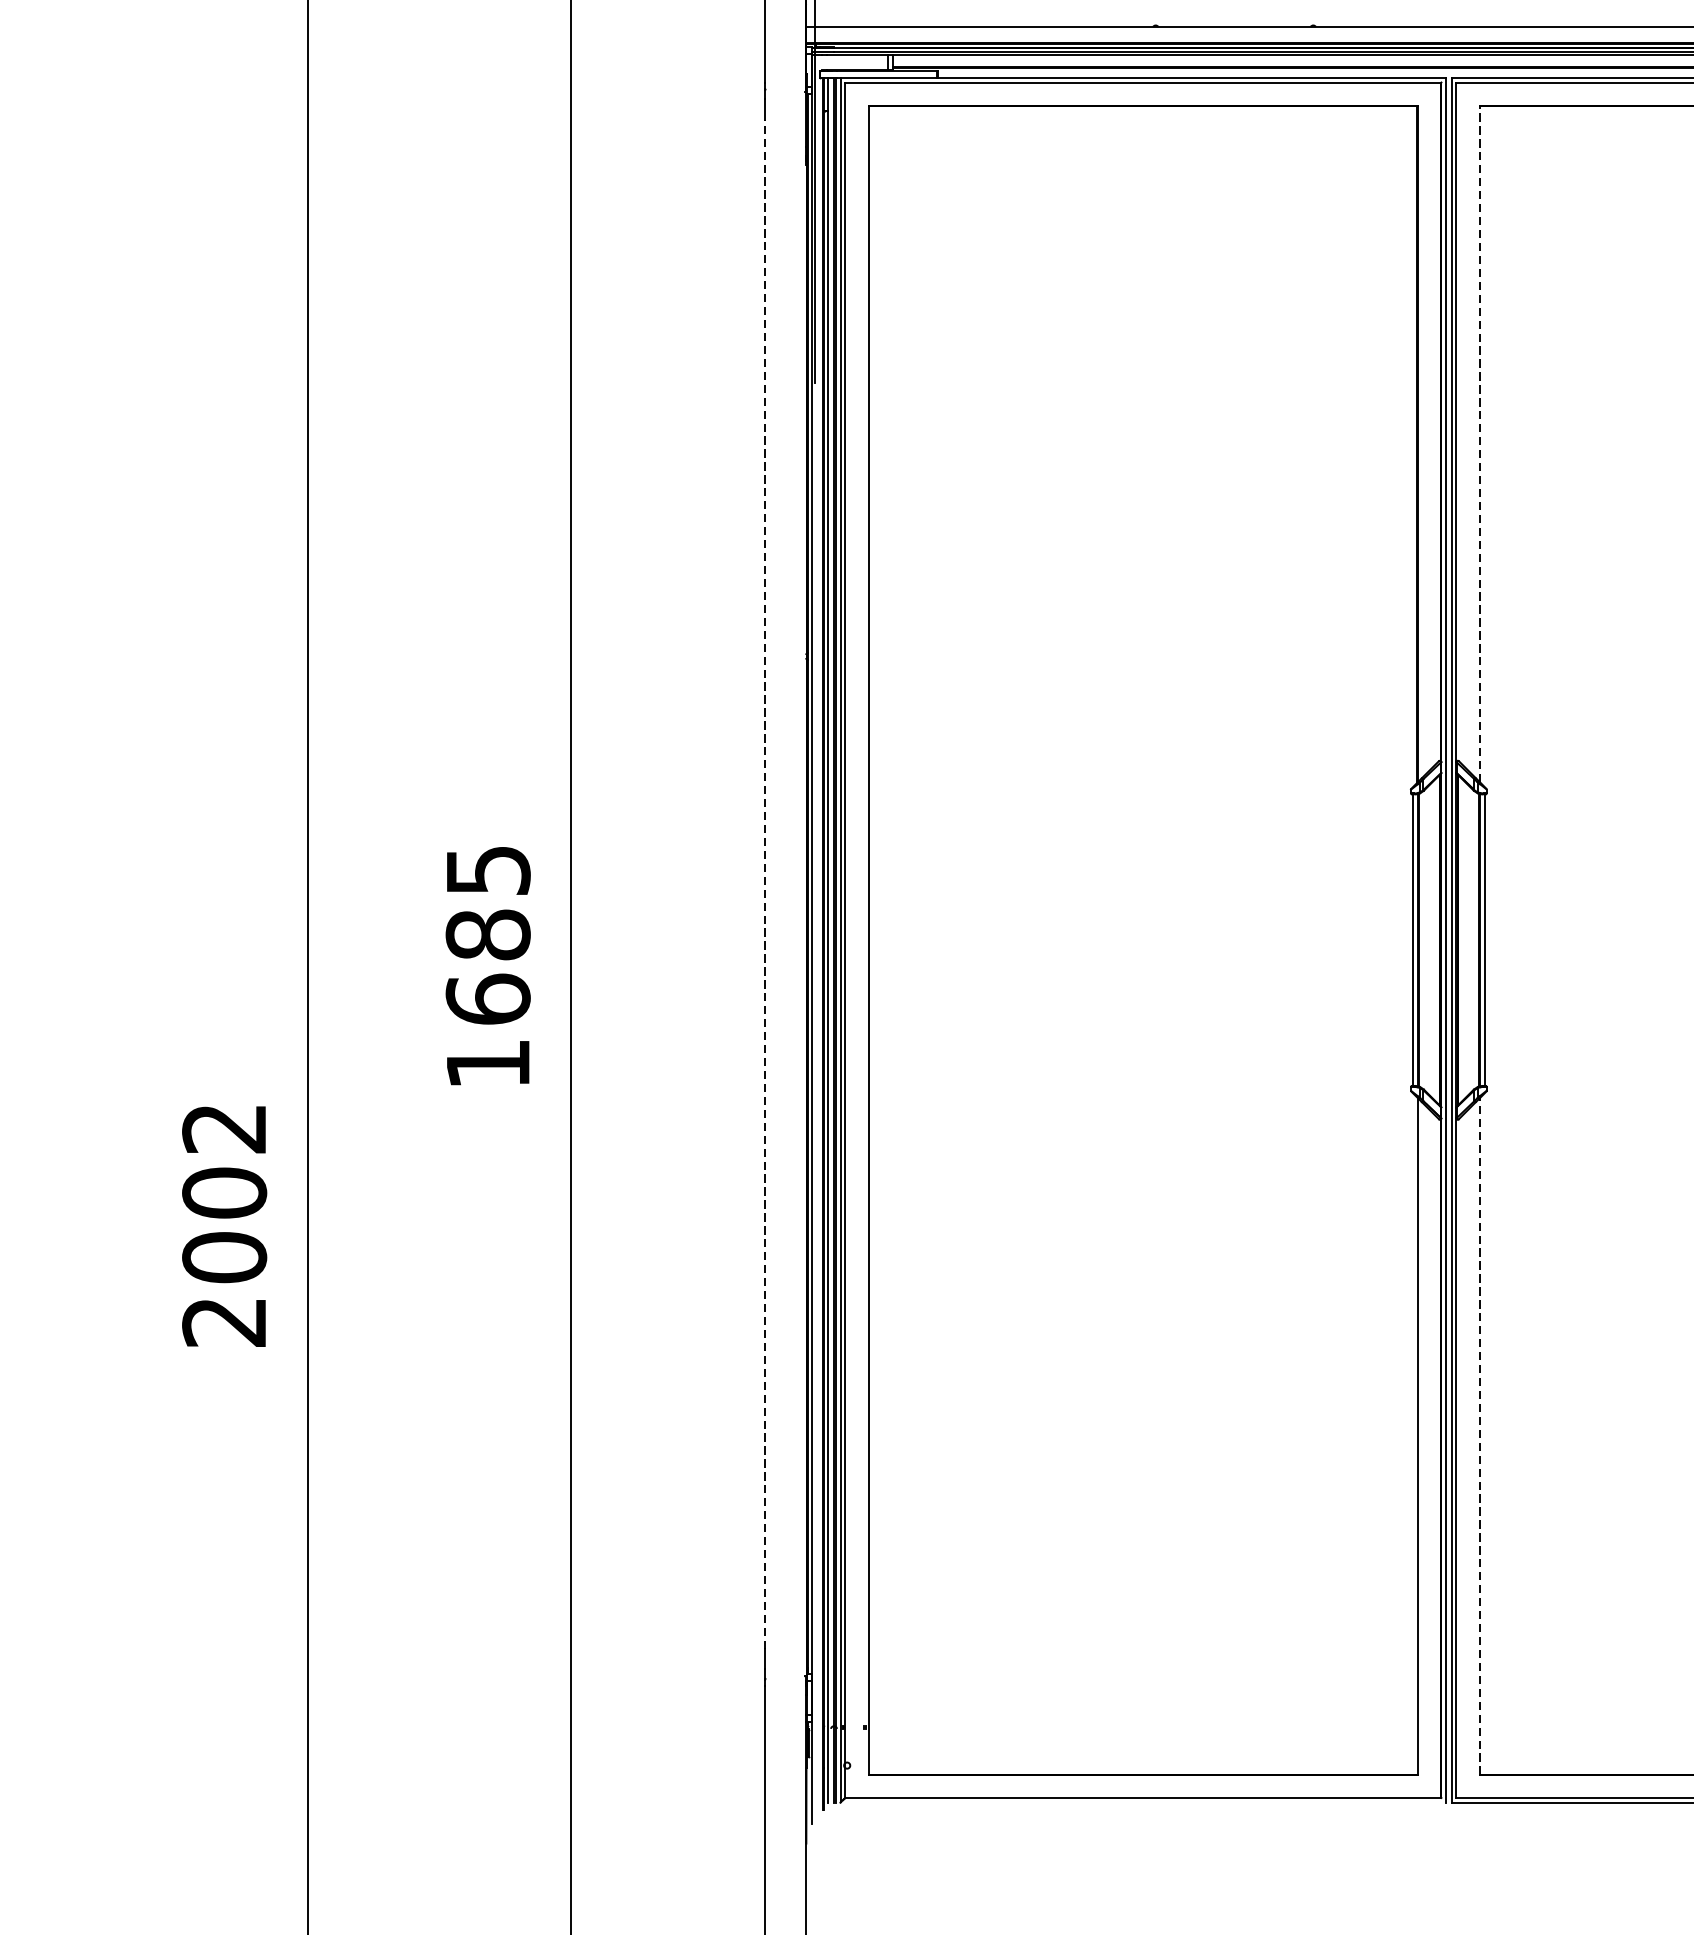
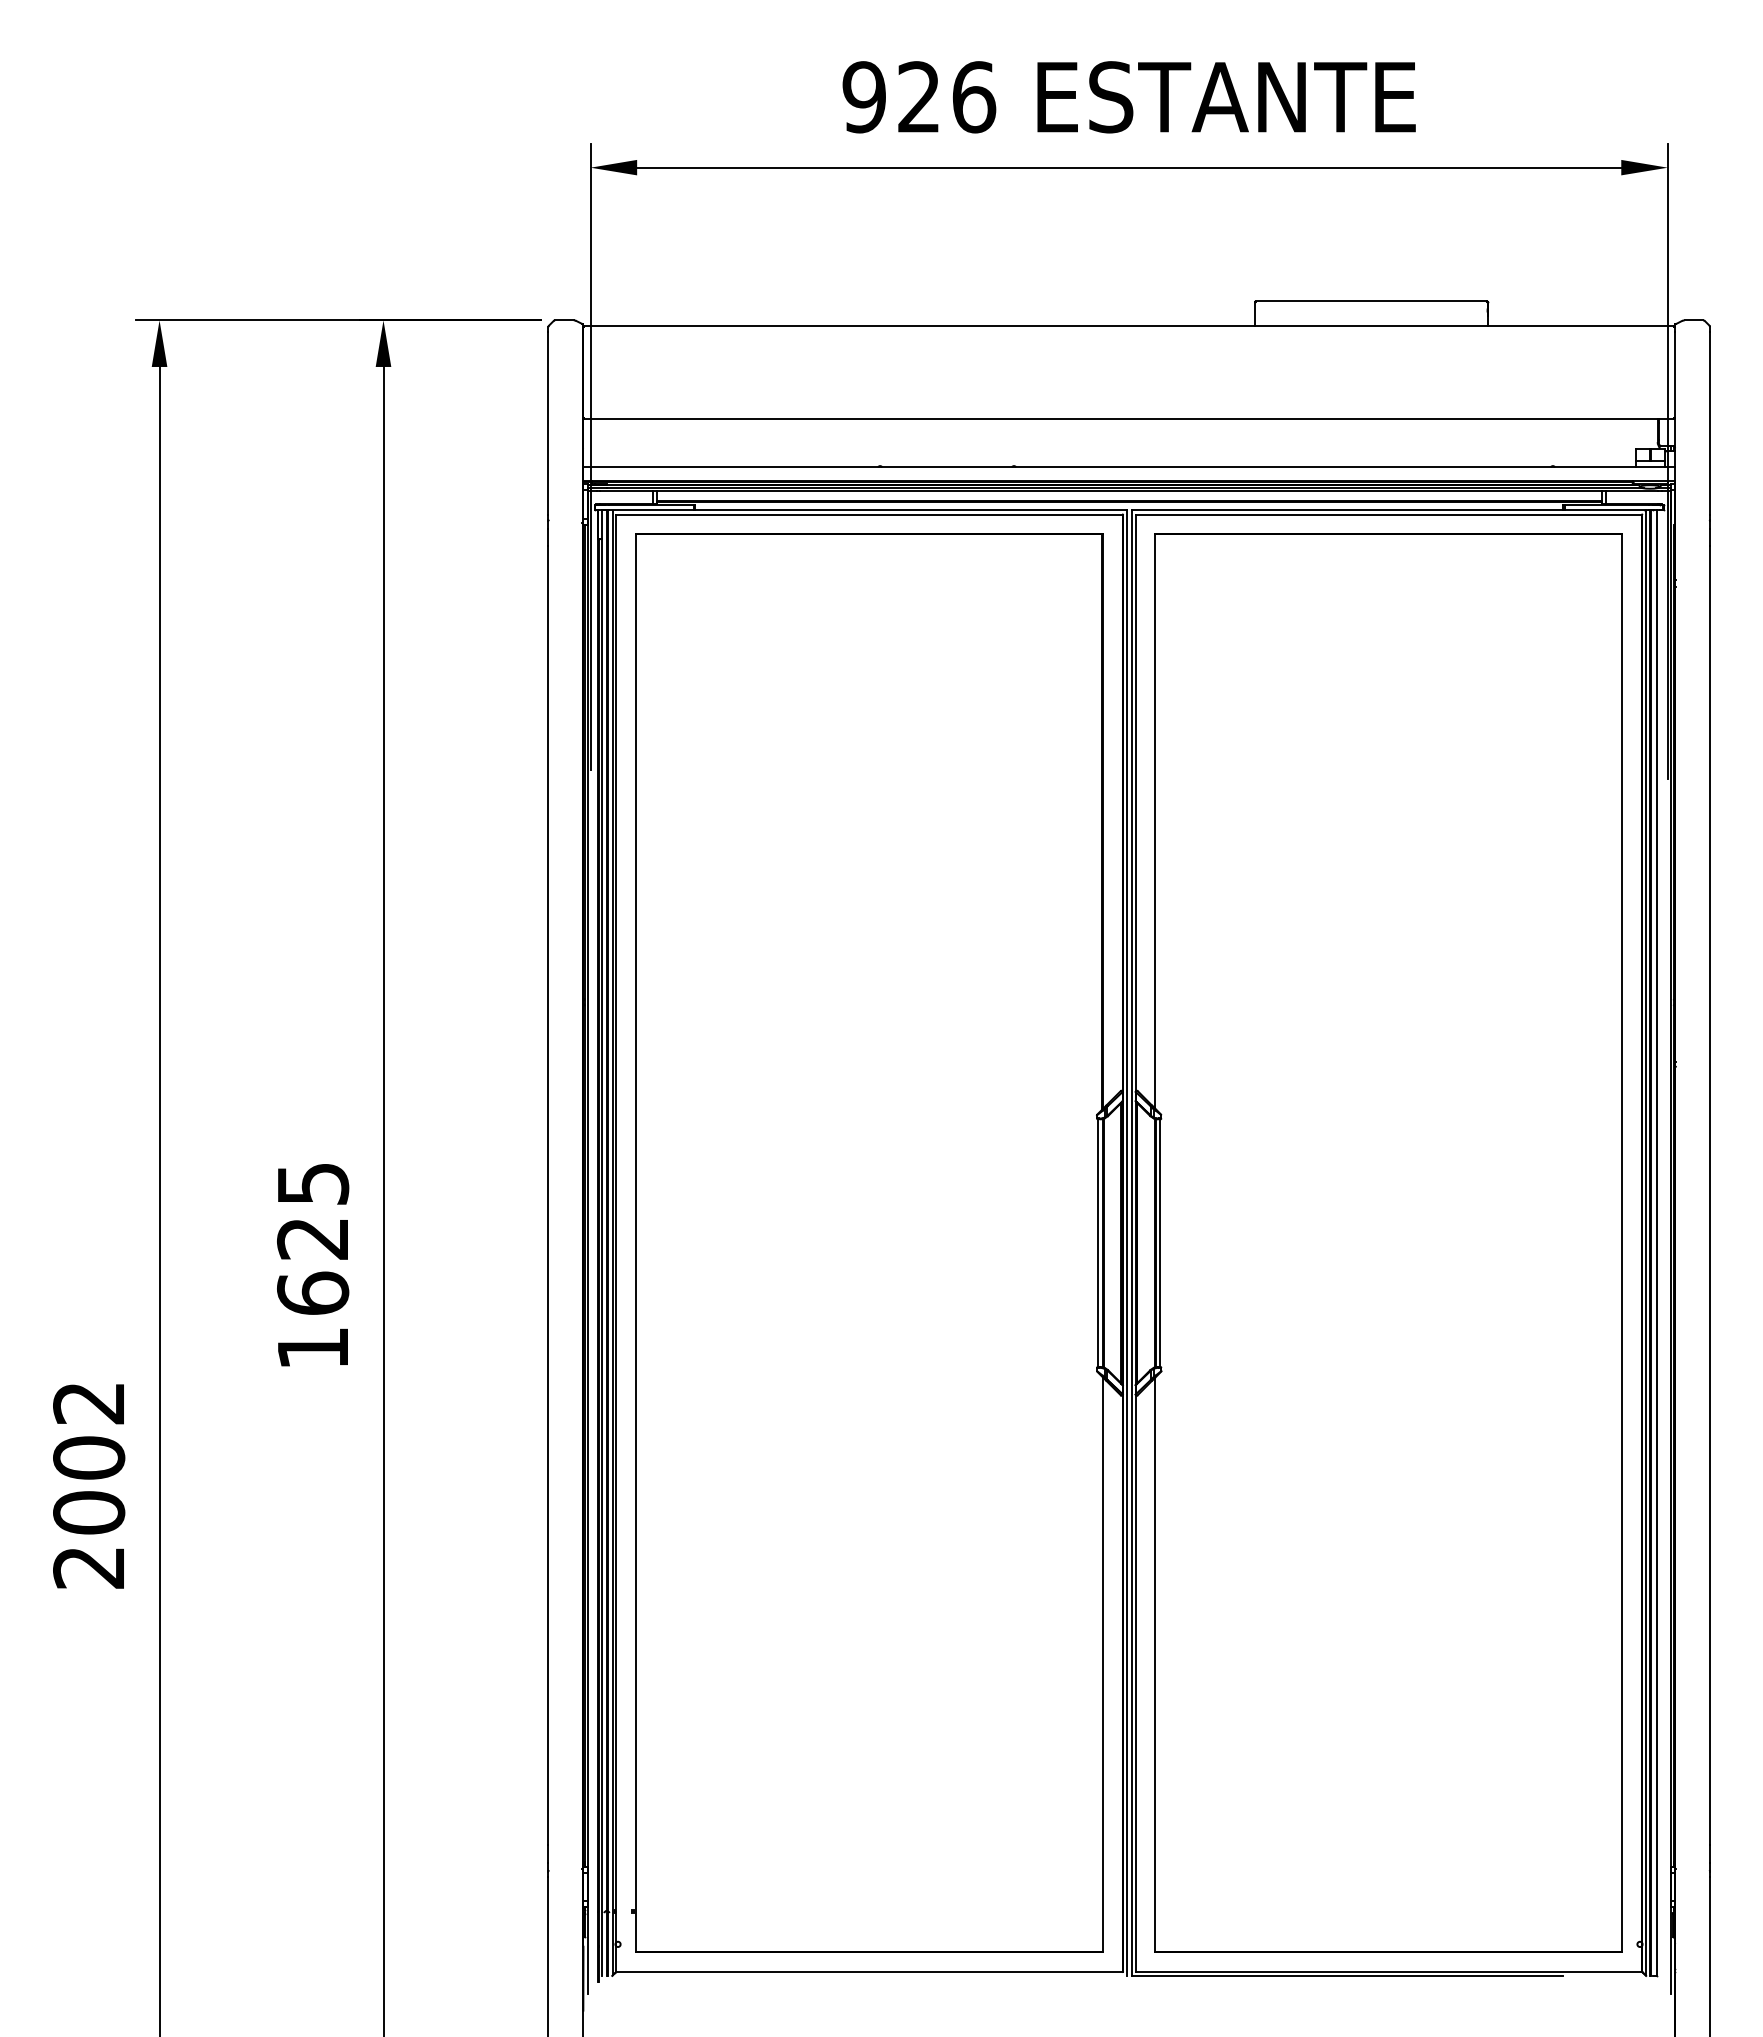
line: (1479, 443) -> (1155, 821), dashed -> solid
line: (765, 884) -> (548, 1195), dashed -> solid
text: (488, 934) -> (313, 1238), 1685 -> 1625
line: (1479, 1436) -> (1155, 1664), dashed -> solid

